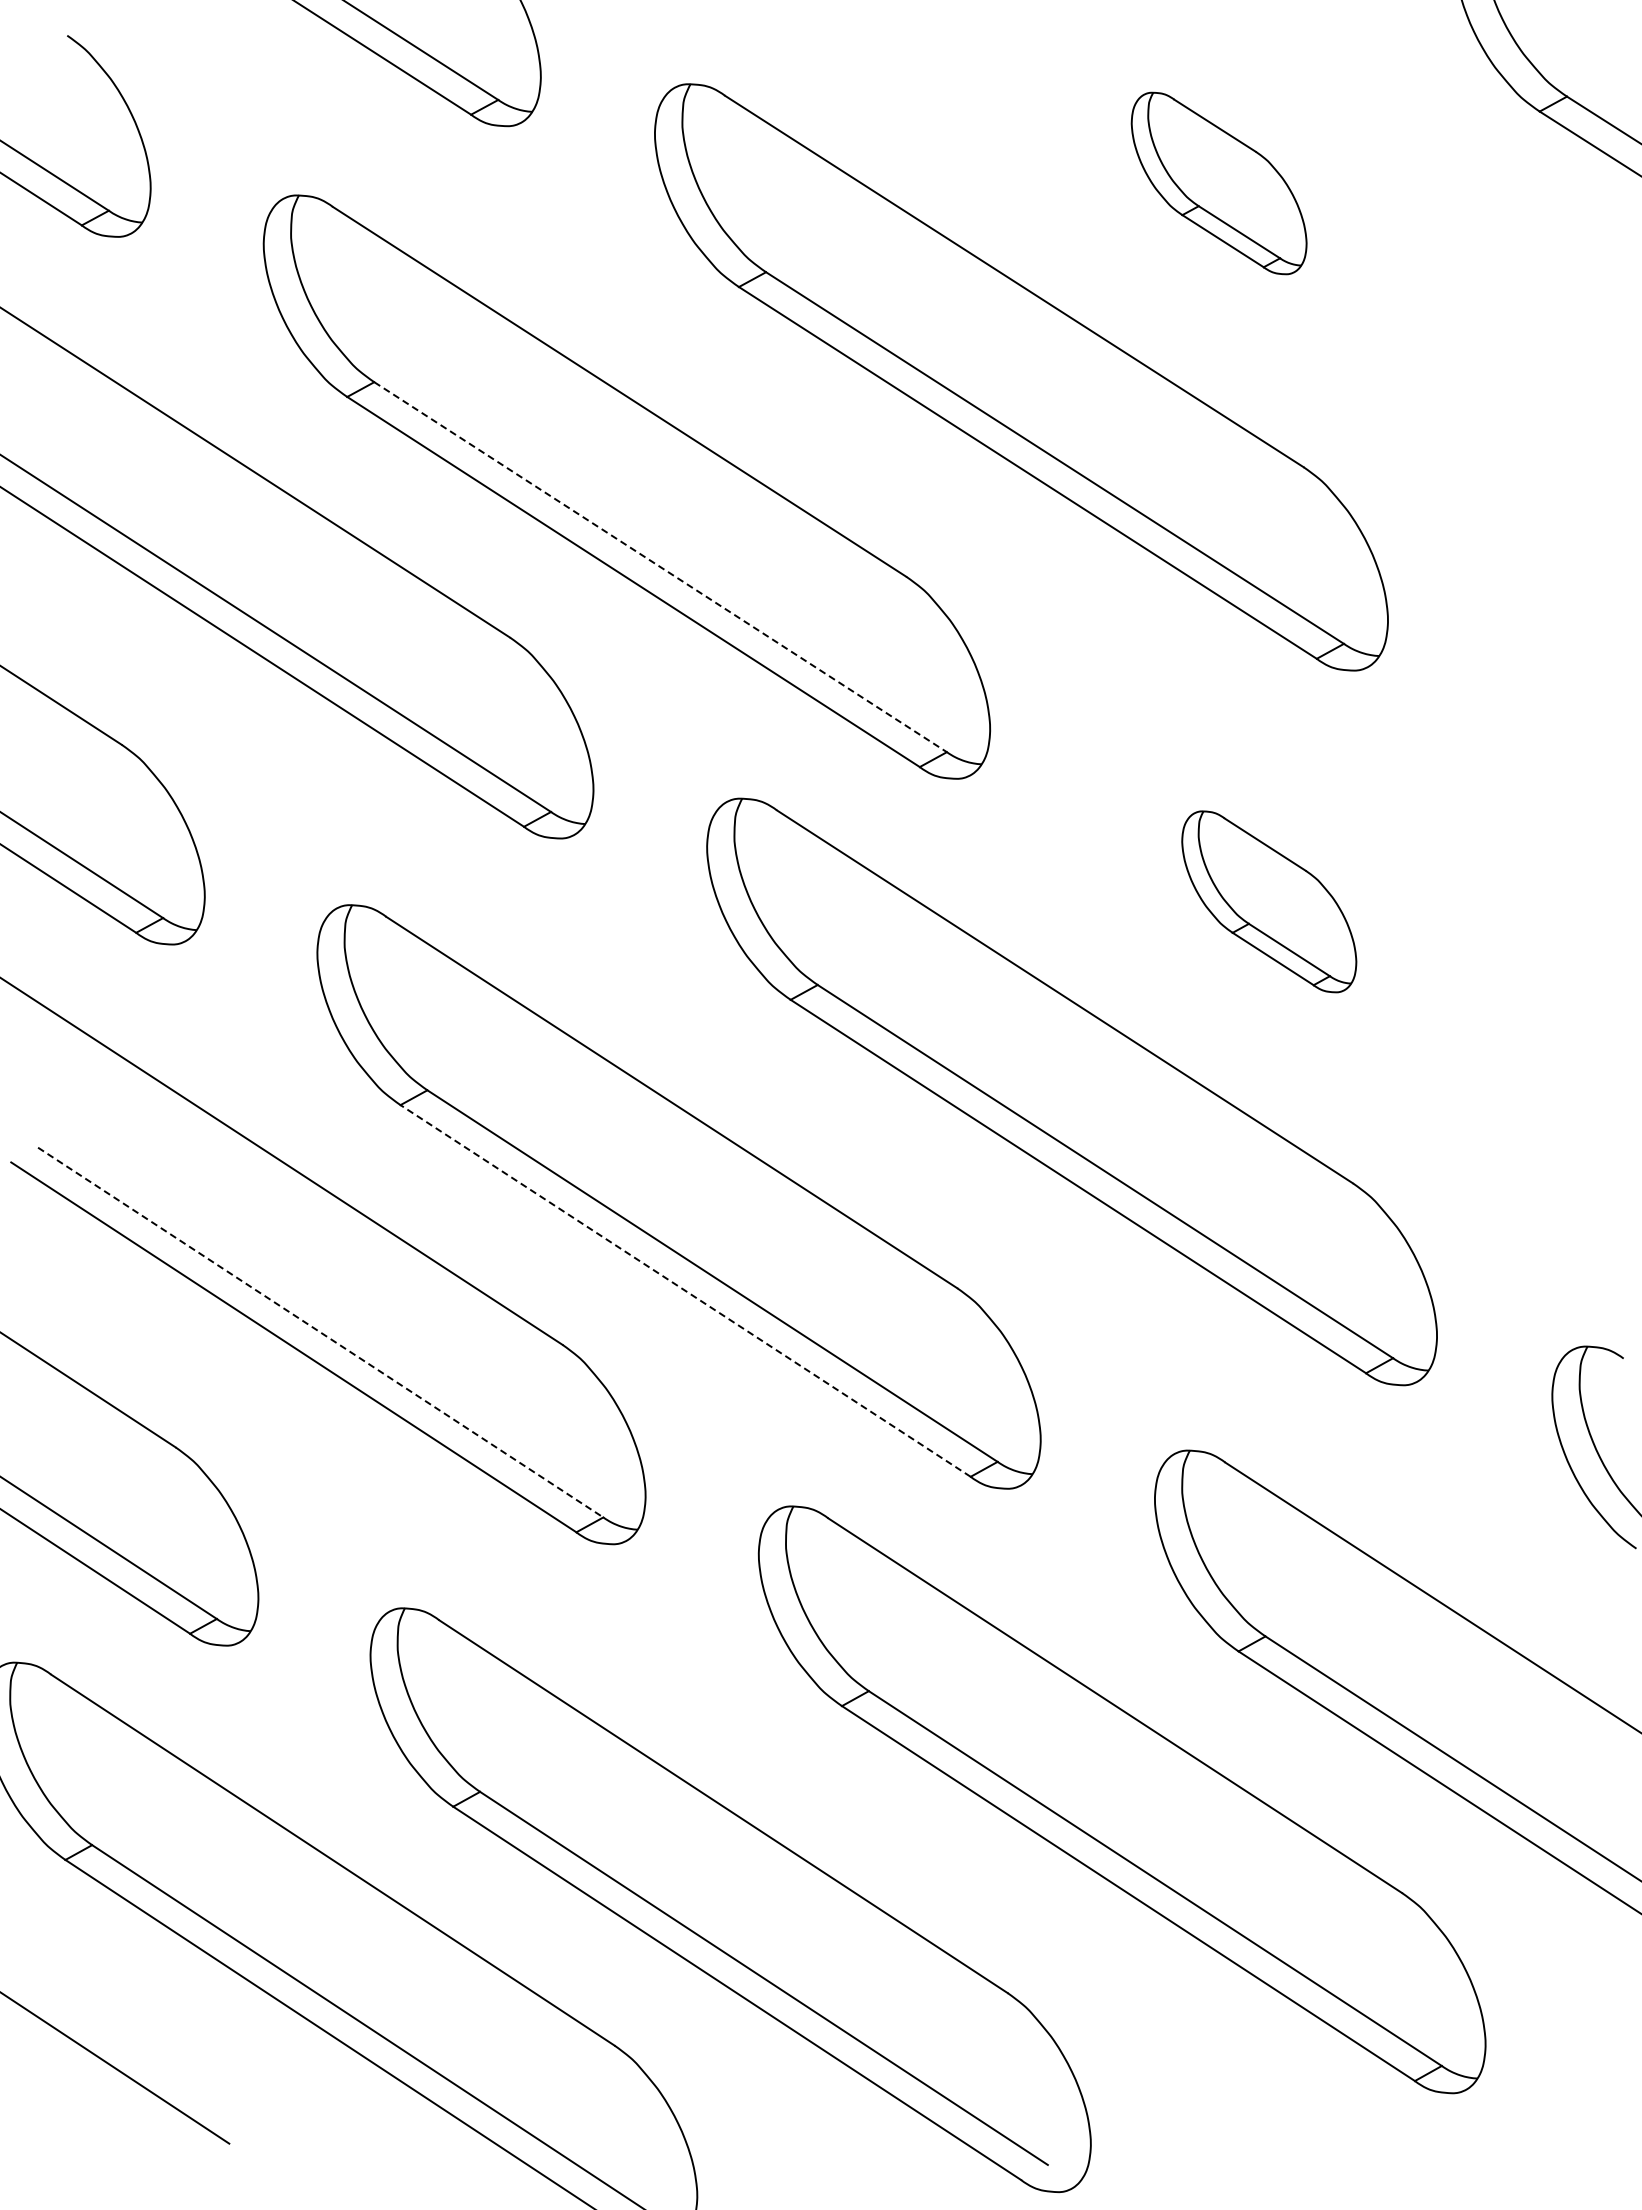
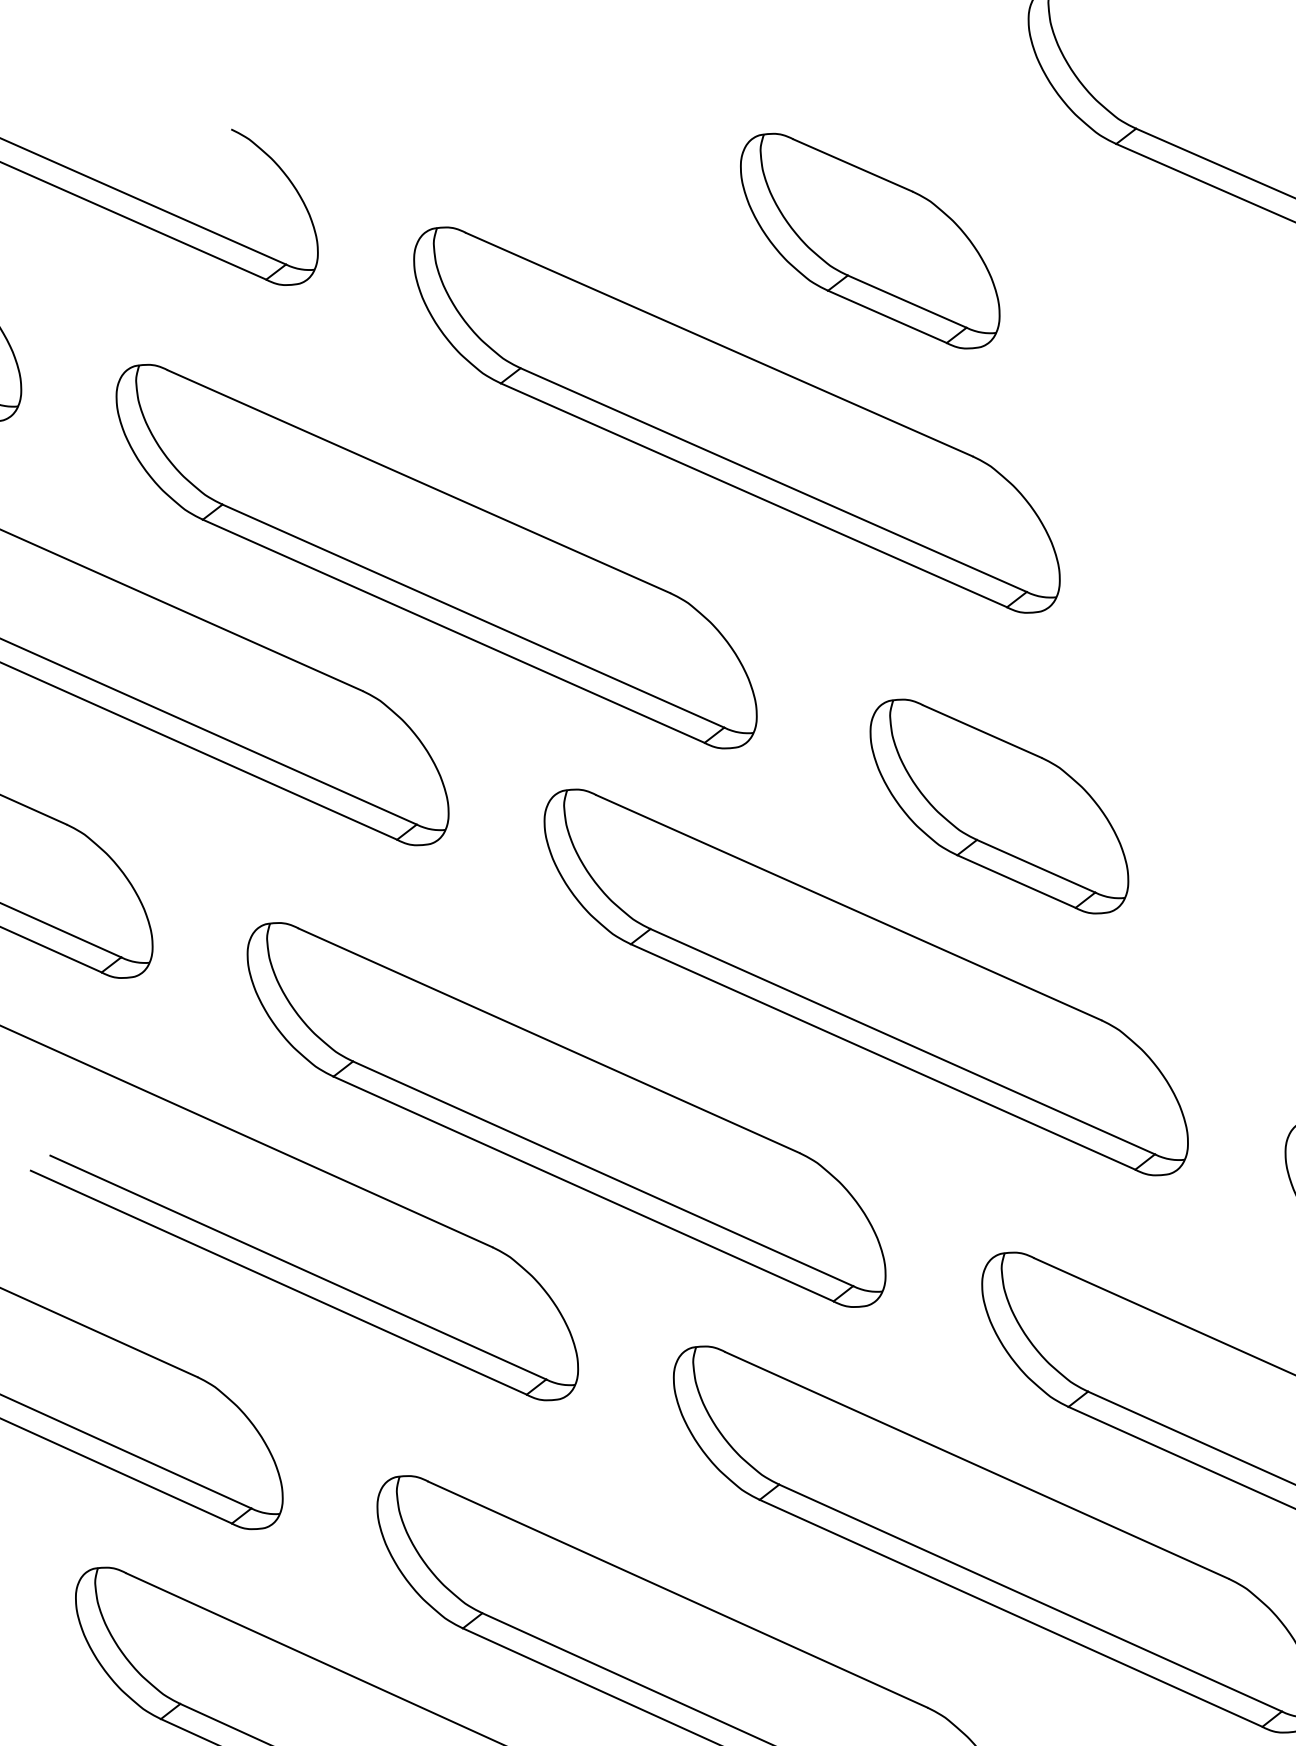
part: (1218, 183) -> (869, 241), size x1.67
line: (660, 567) -> (473, 616), dashed -> solid
part: (1269, 901) -> (999, 806), size x1.67
line: (685, 1290) -> (583, 1188), dashed -> solid
line: (320, 1332) -> (298, 1267), dashed -> solid

